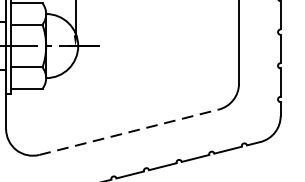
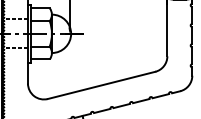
line: (130, 132) -> (102, 85), dashed -> solid

